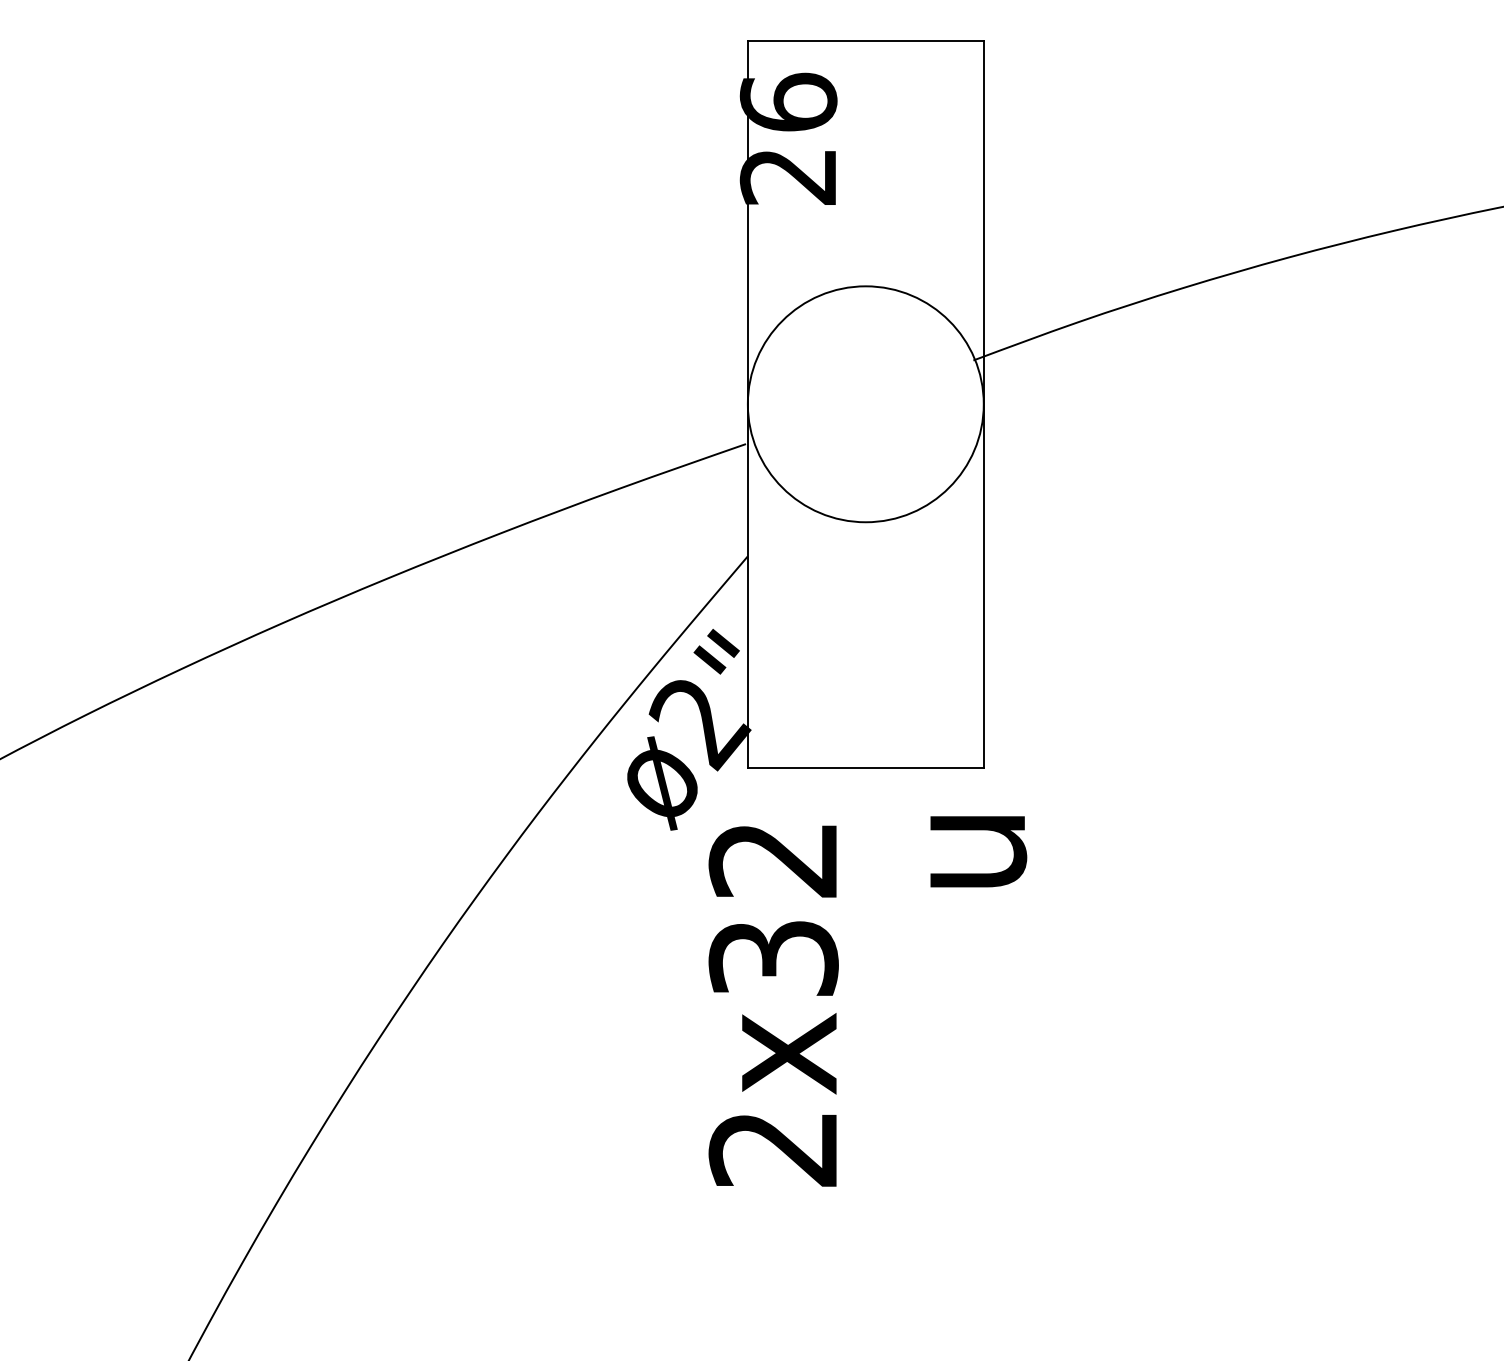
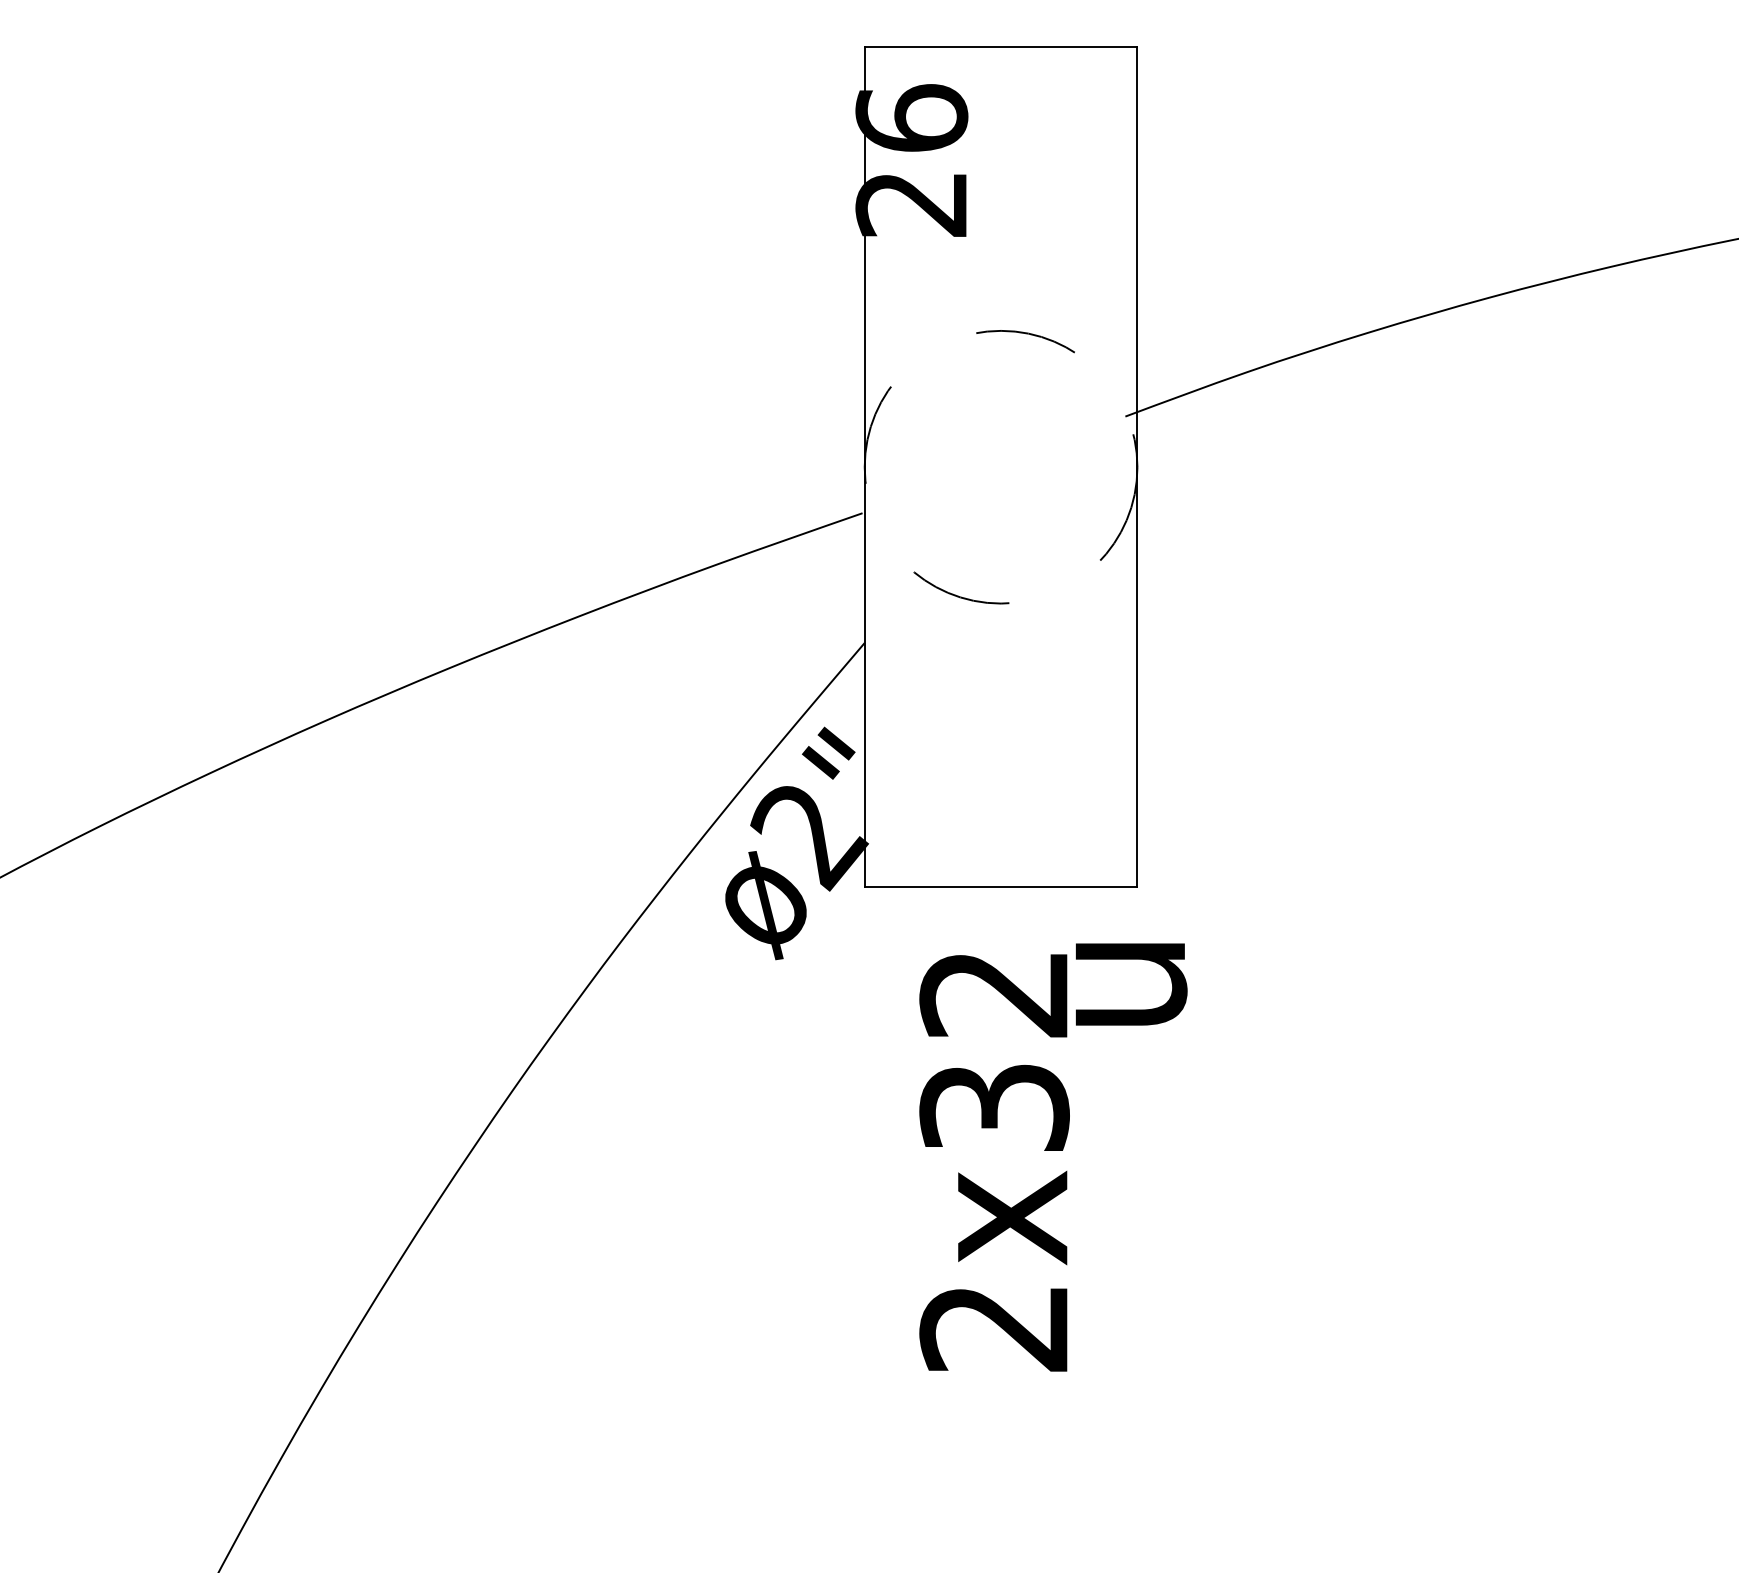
circle: (865, 403) -> (1000, 466), solid -> dashed
text: (773, 1005) -> (994, 1162), moved

